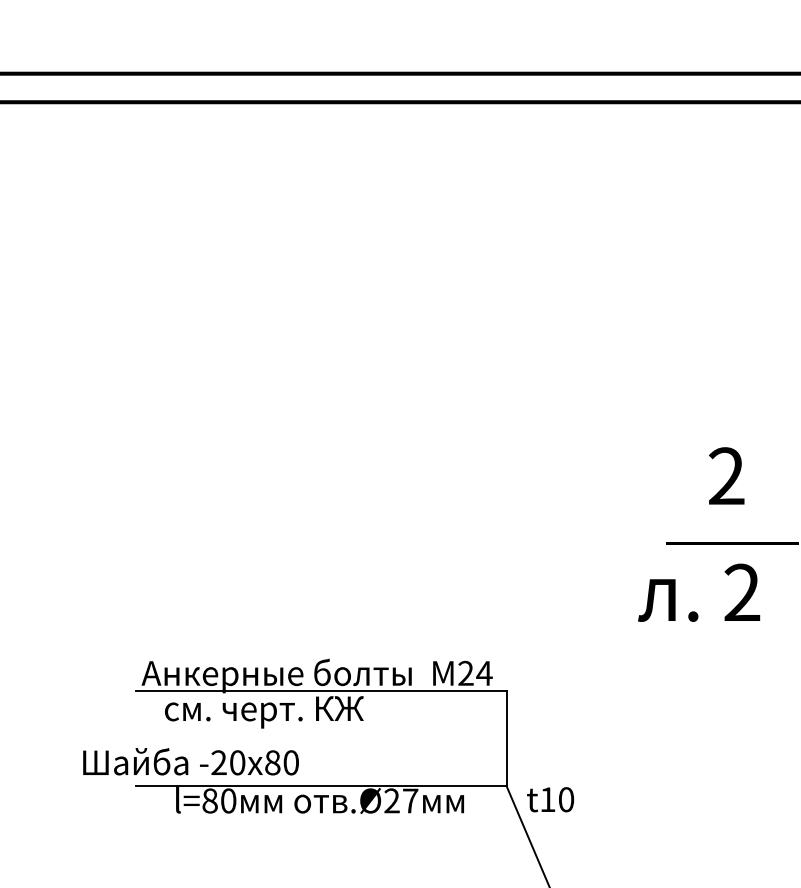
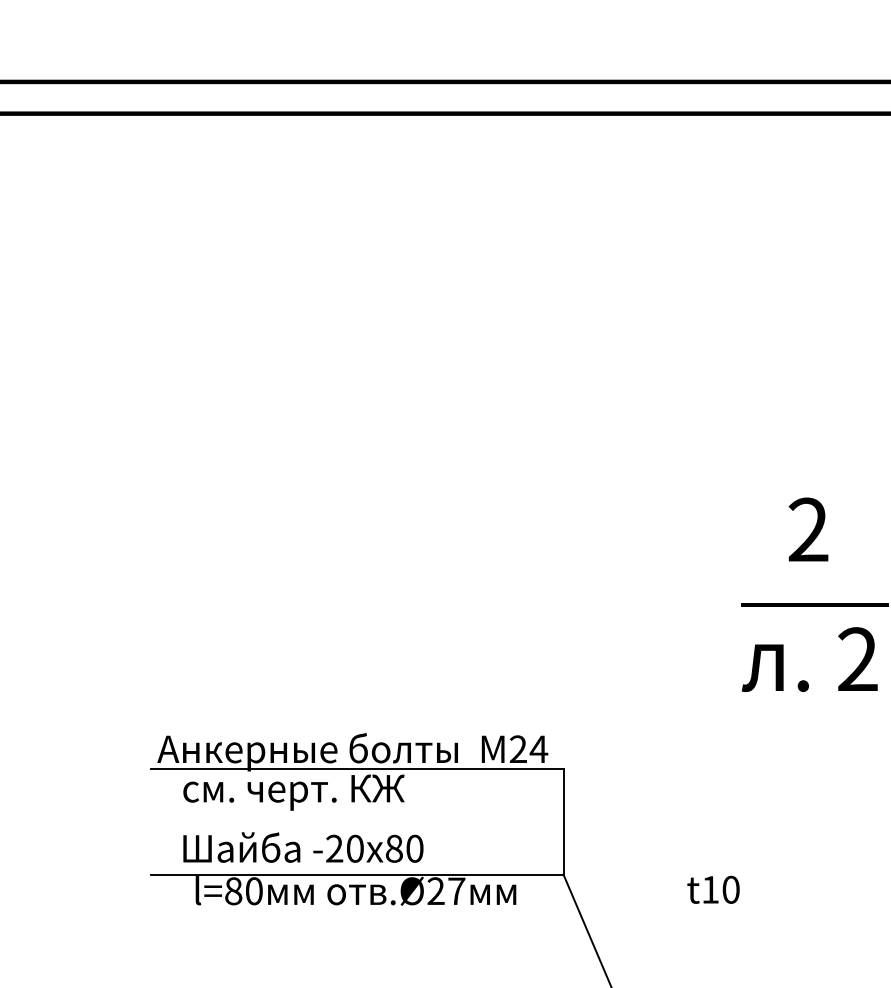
text: (698, 592) -> (809, 659), moved
text: (191, 761) -> (303, 847), moved
text: (550, 799) -> (713, 889), moved

